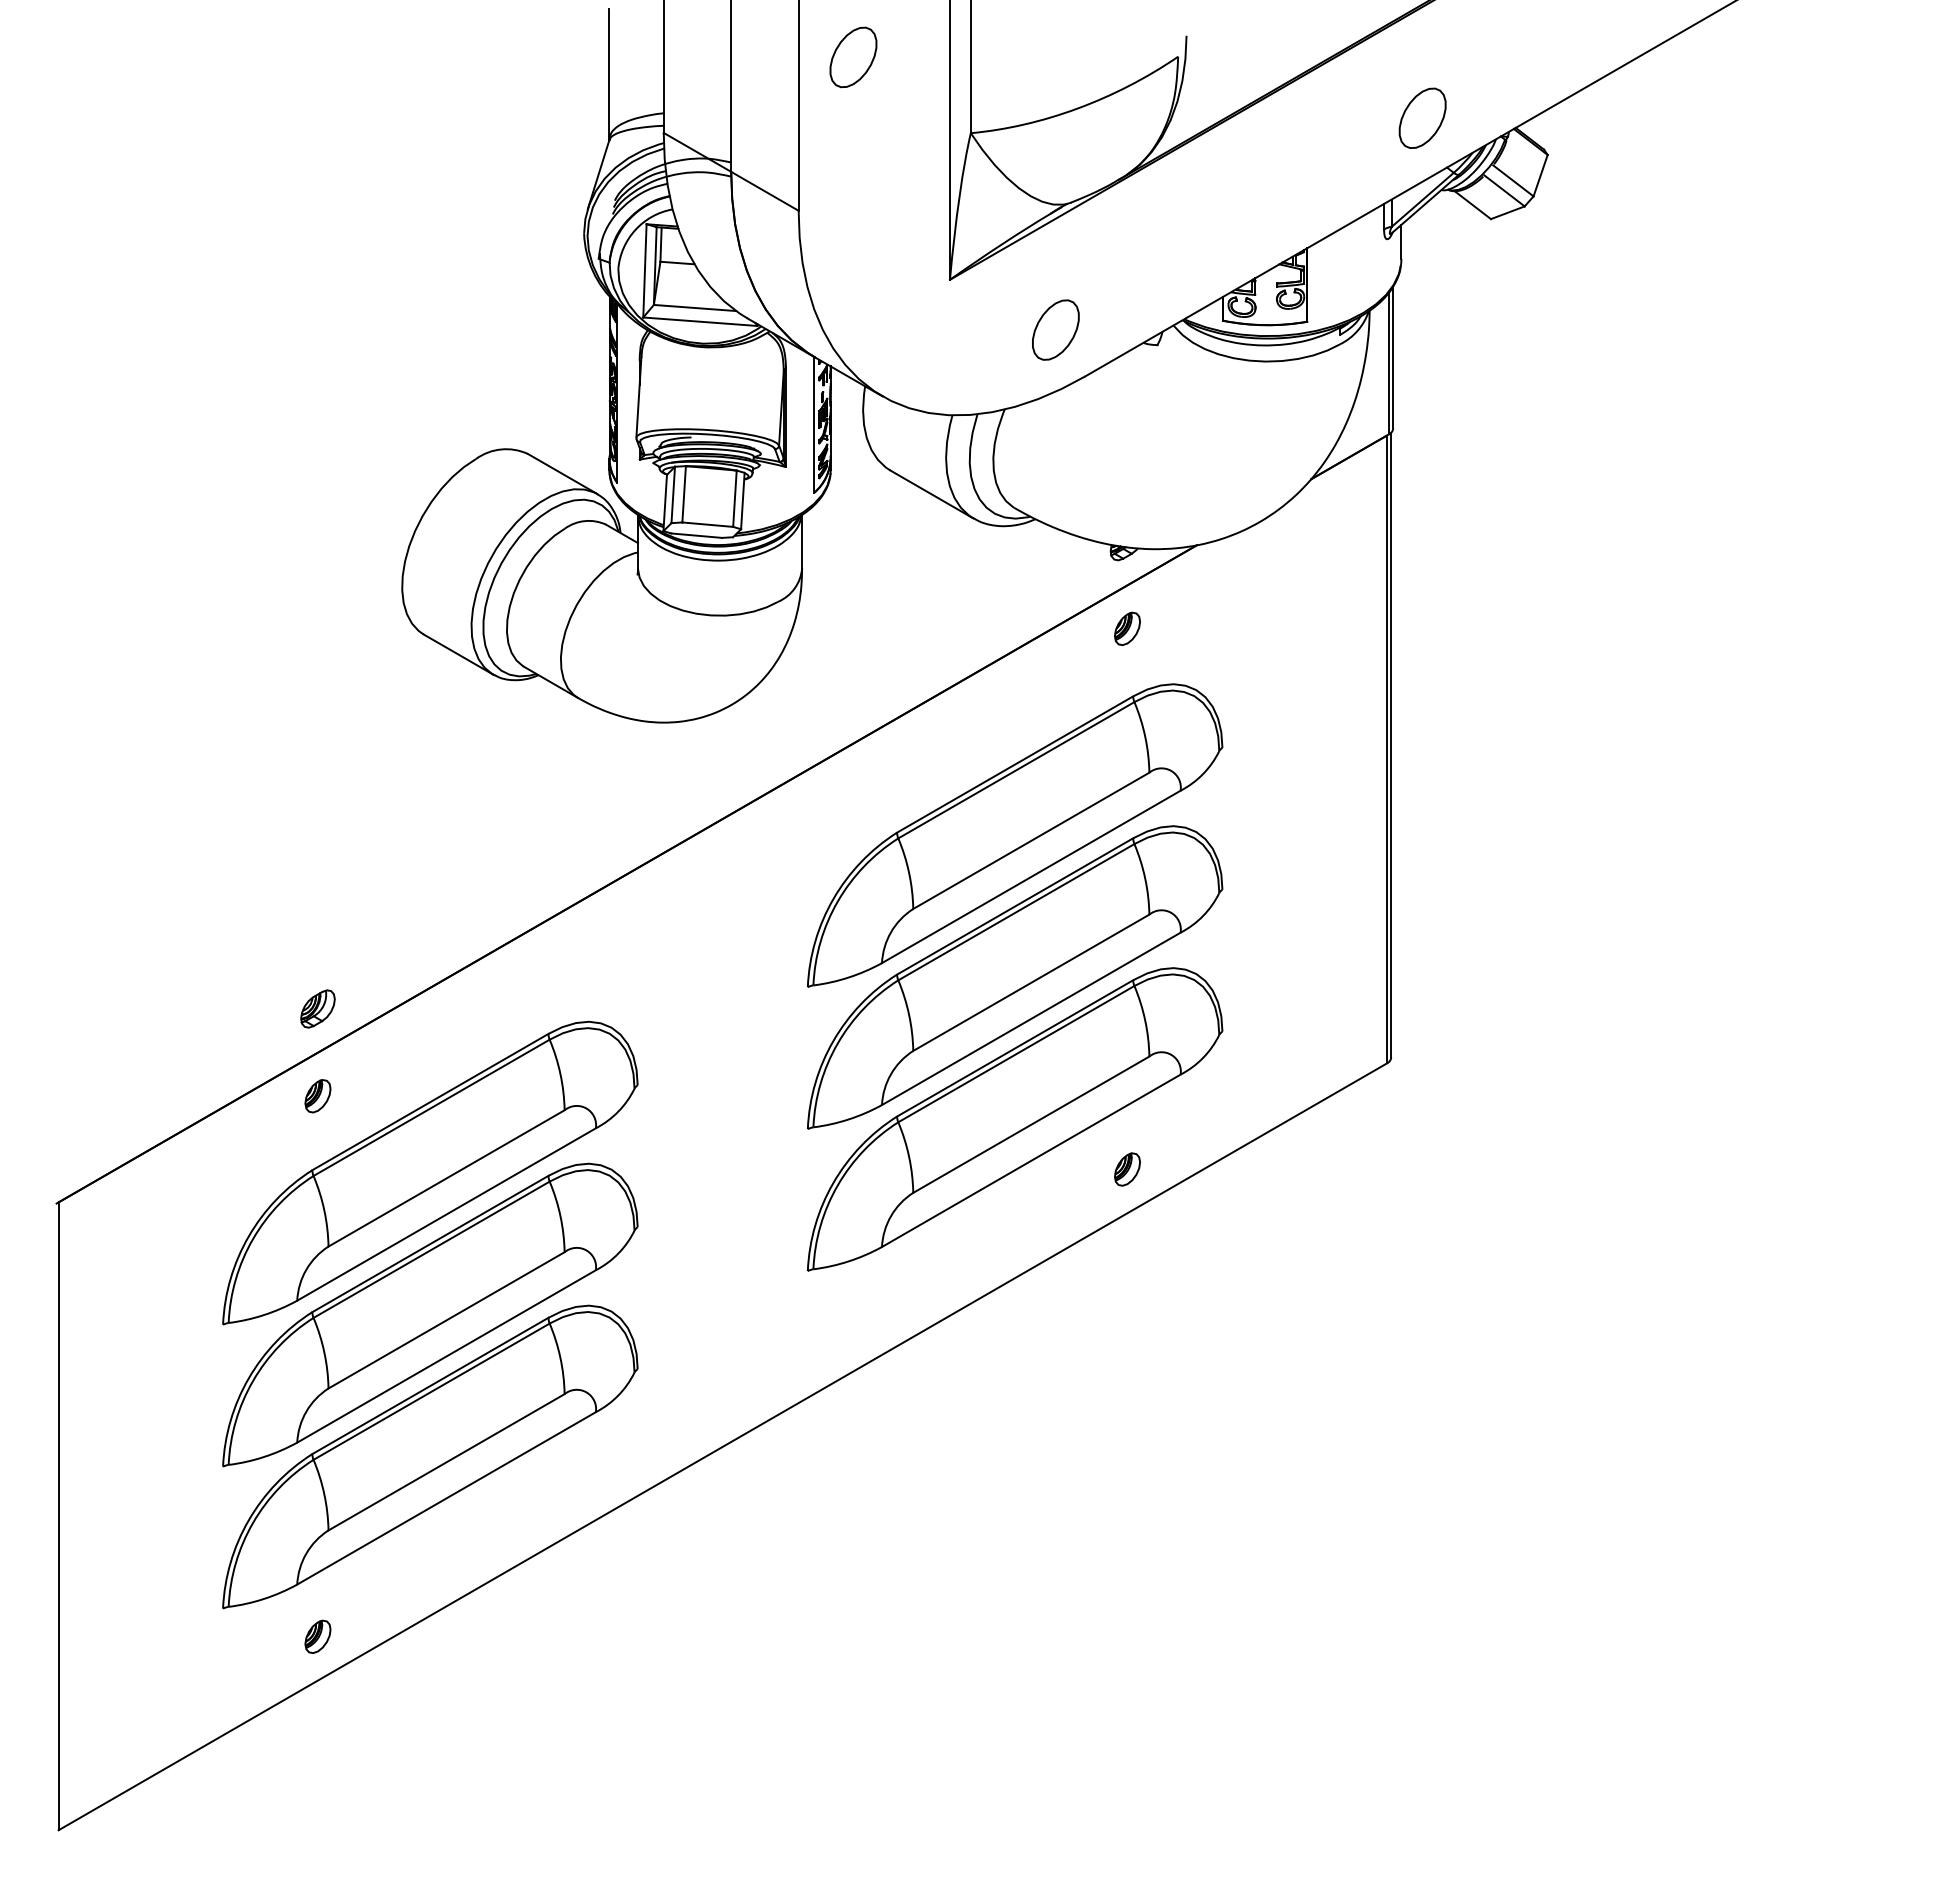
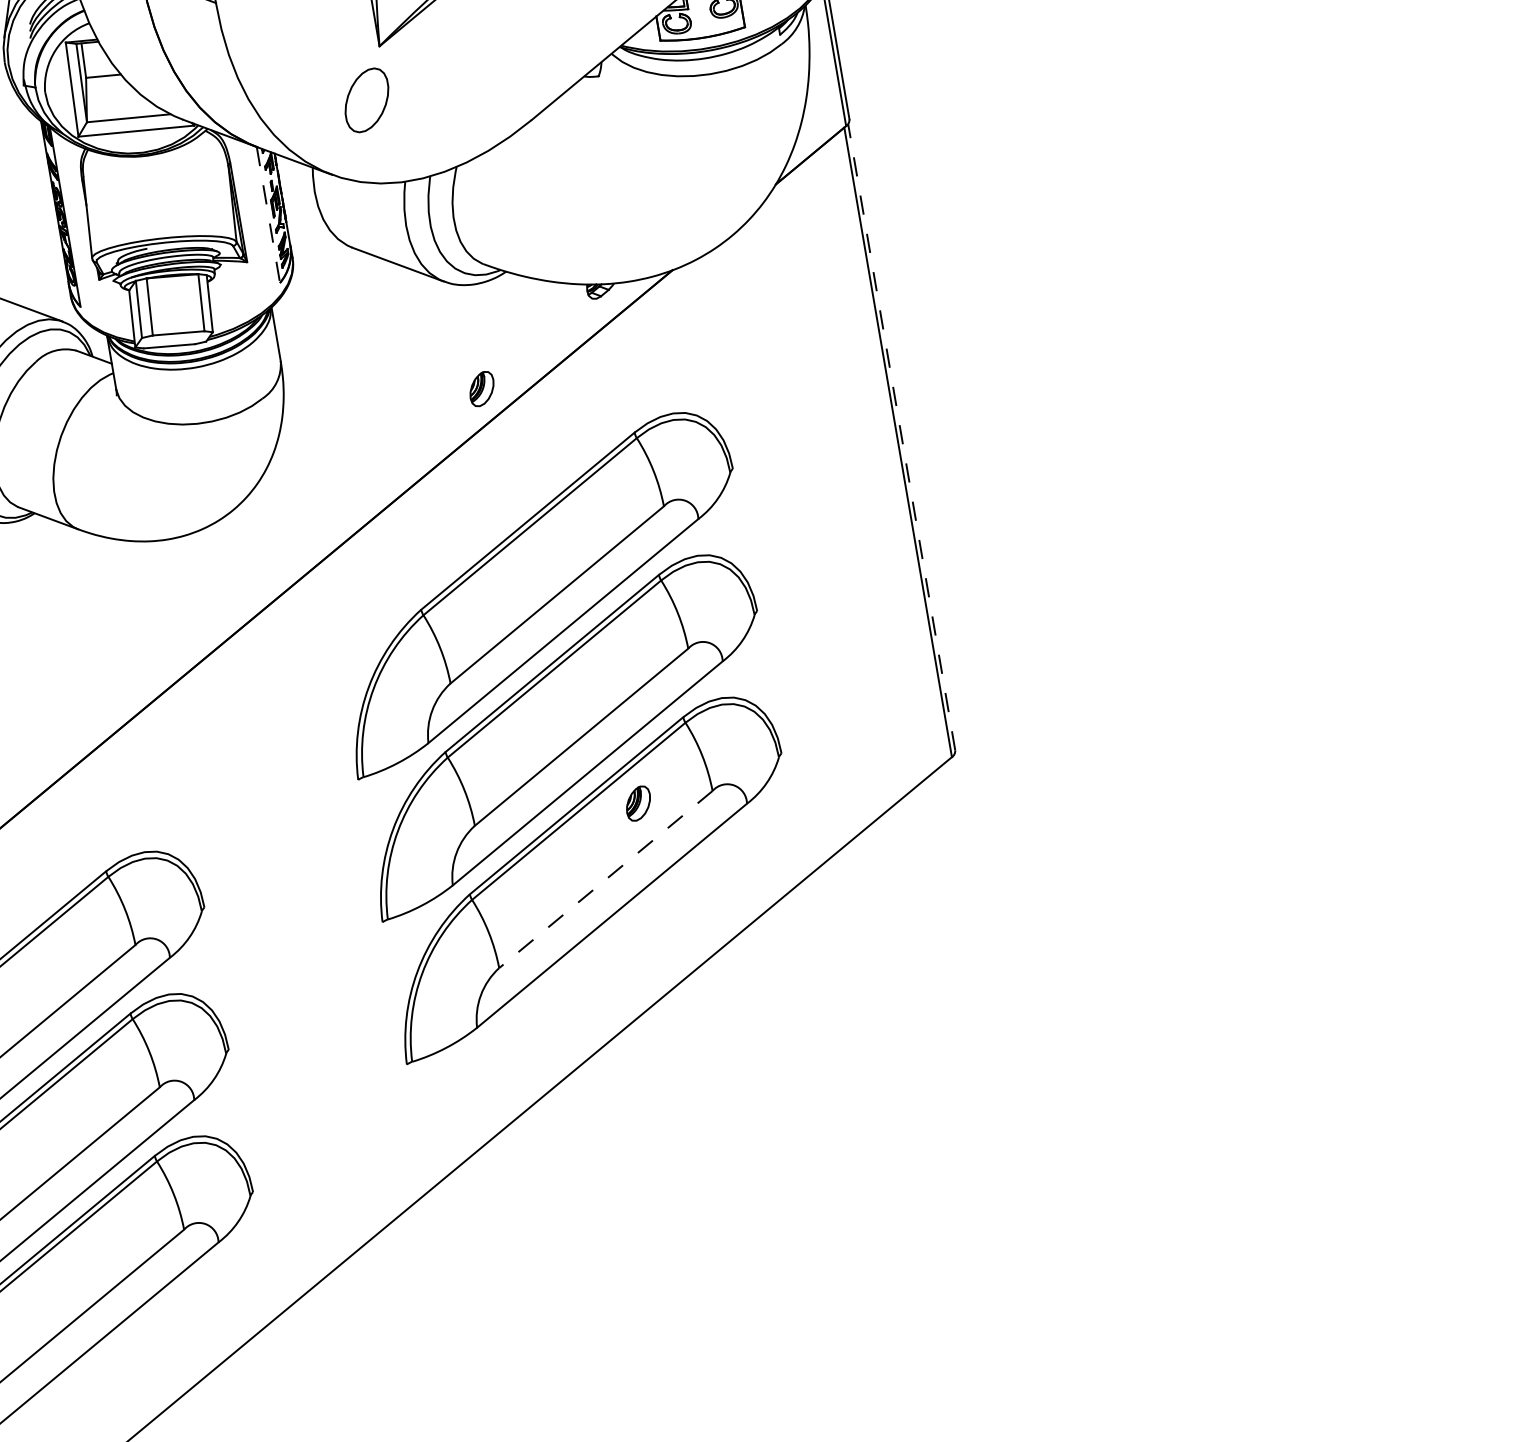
part: (1055, 329) -> (366, 99), moved
line: (814, 424) -> (268, 214), solid -> dashed
part: (1127, 628) -> (481, 388), moved
line: (1391, 744) -> (901, 436), solid -> dashed
line: (1030, 1124) -> (605, 879), solid -> dashed
part: (1127, 1169) -> (638, 803), moved

